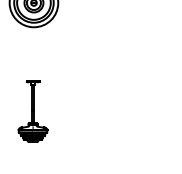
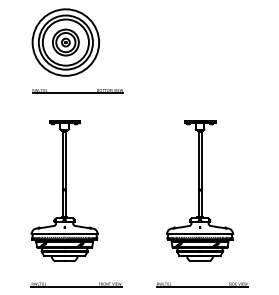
part: (42, 38) -> (77, 91), added
part: (32, 111) -> (64, 190), size x1.67
part: (132, 111) -> (200, 190), added

